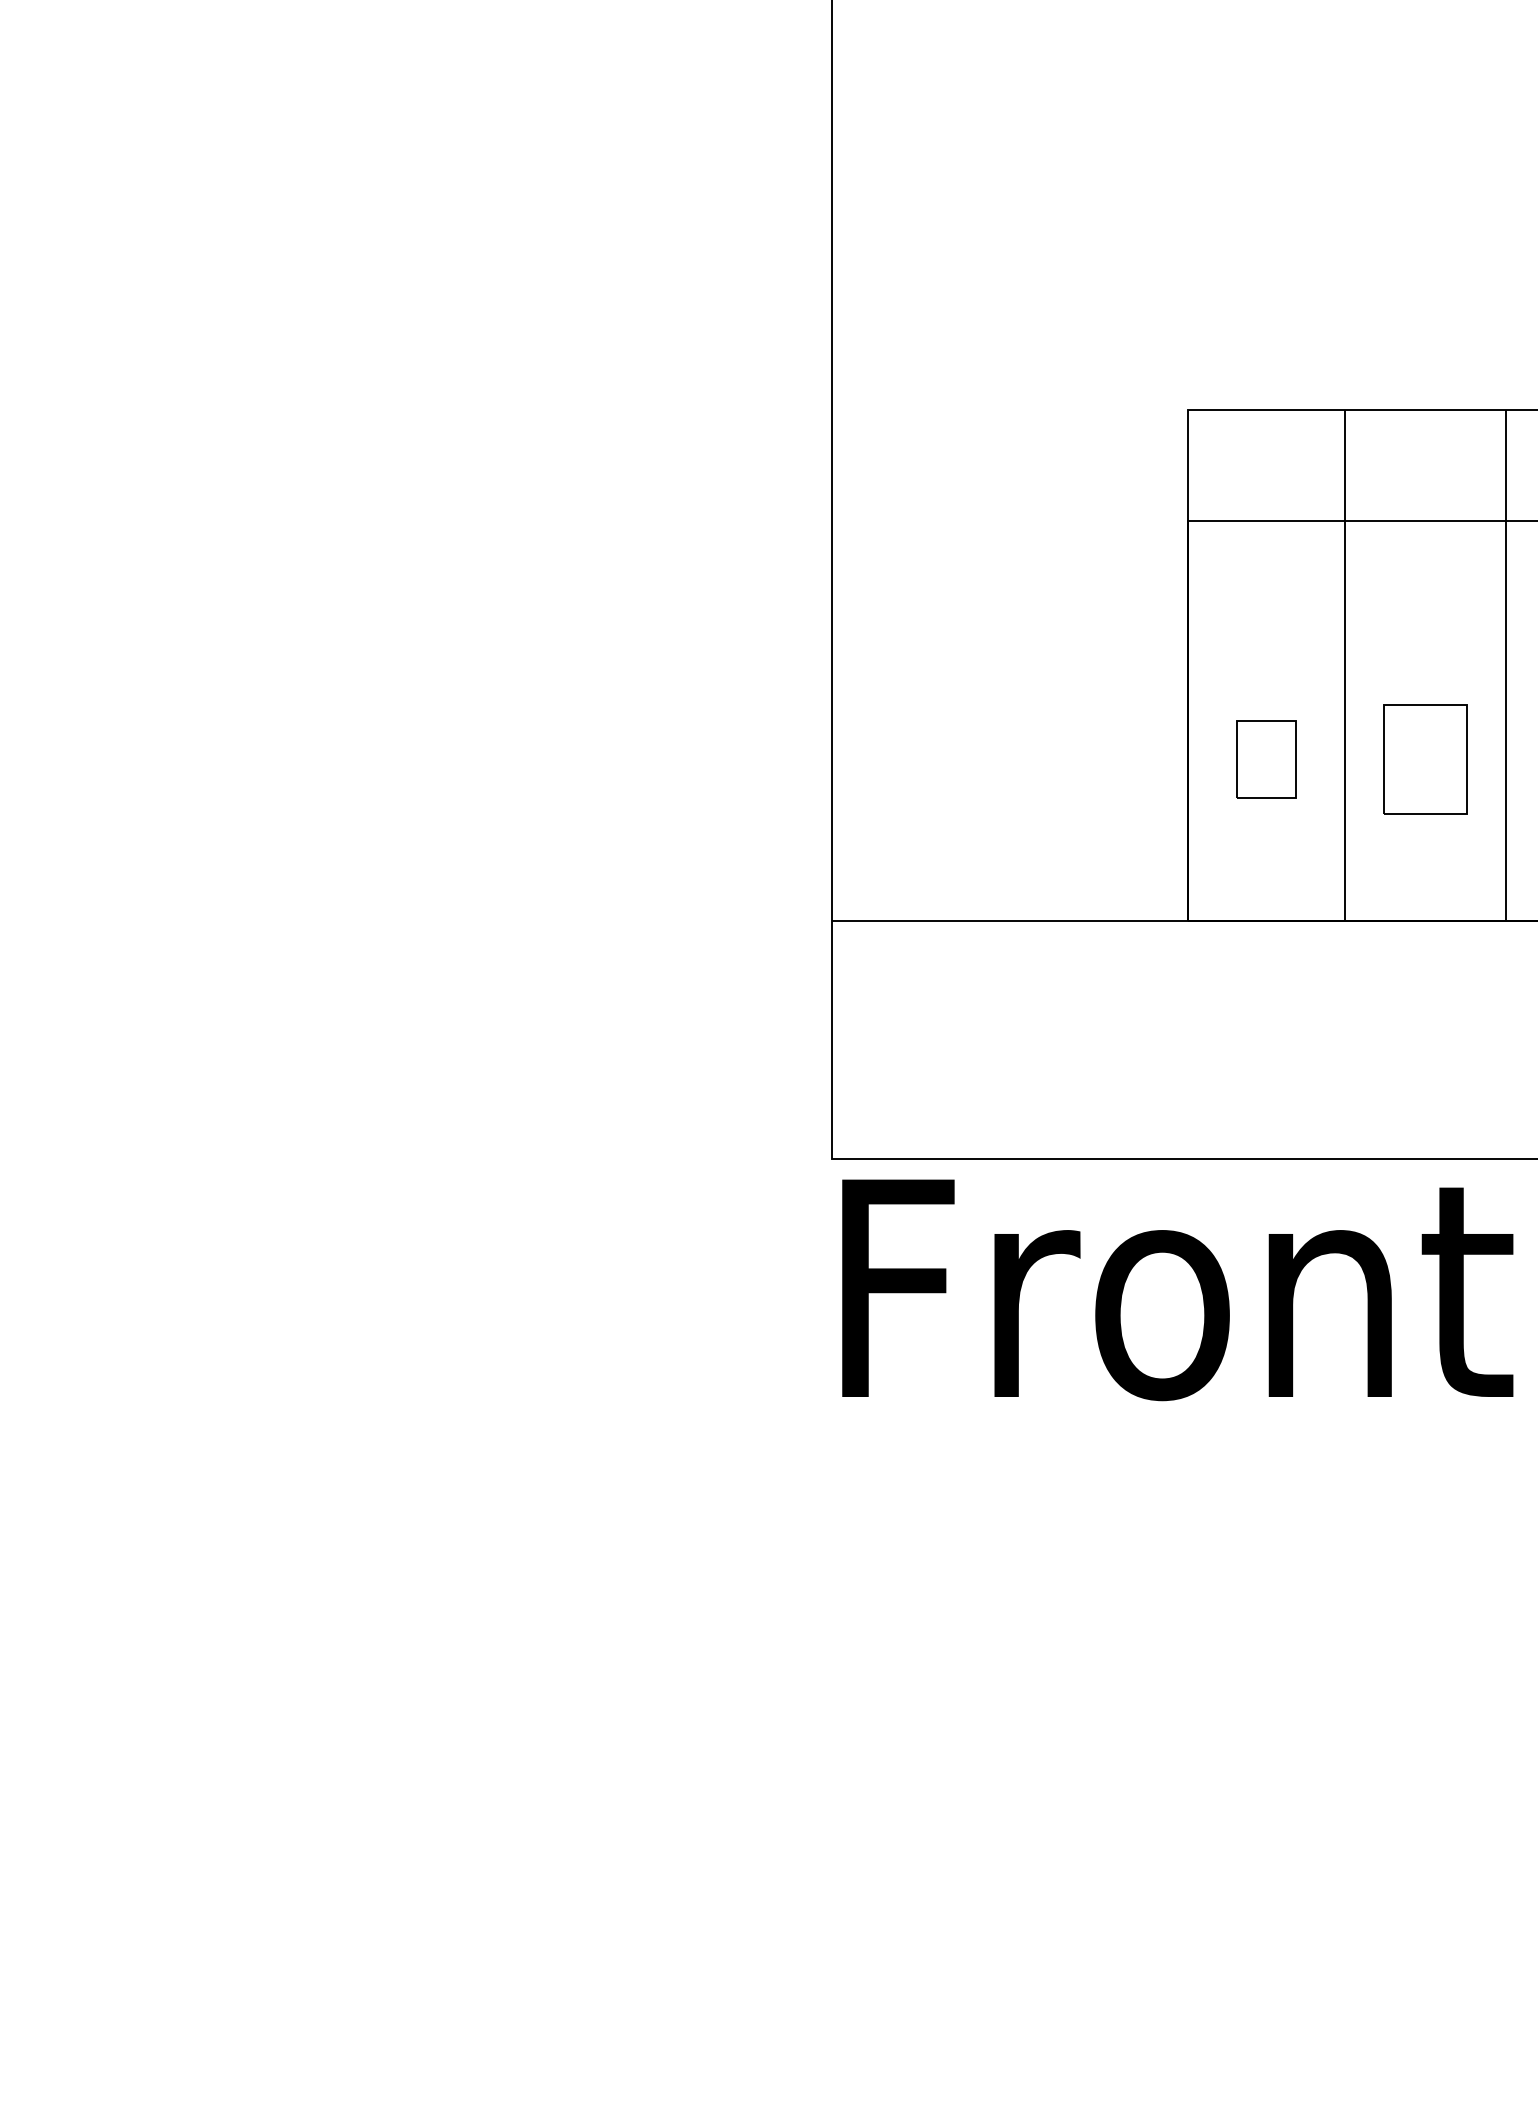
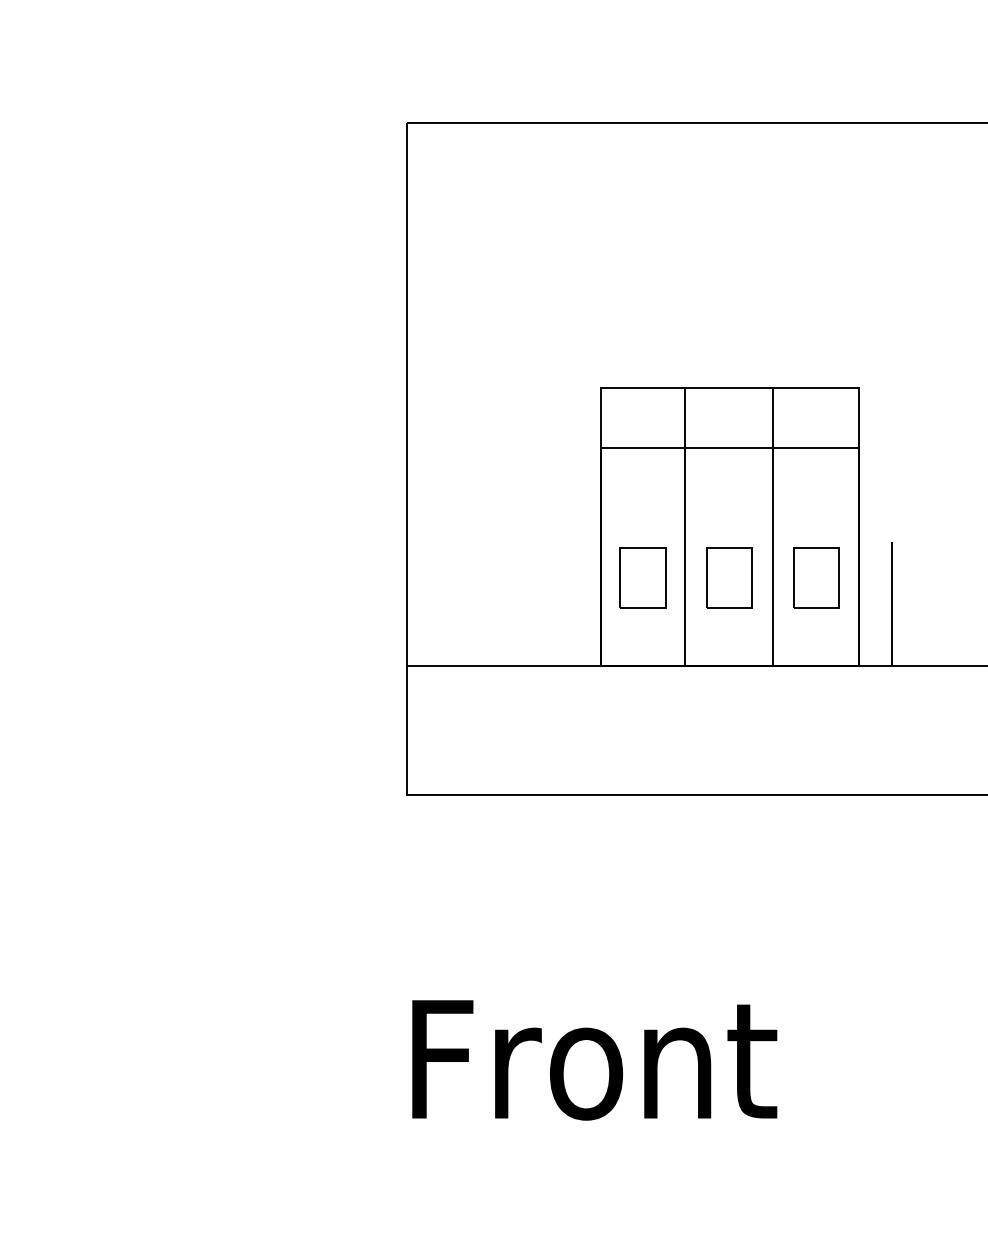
part: (1265, 758) -> (642, 577), size x1.43
text: (1177, 1290) -> (594, 1060), moved

